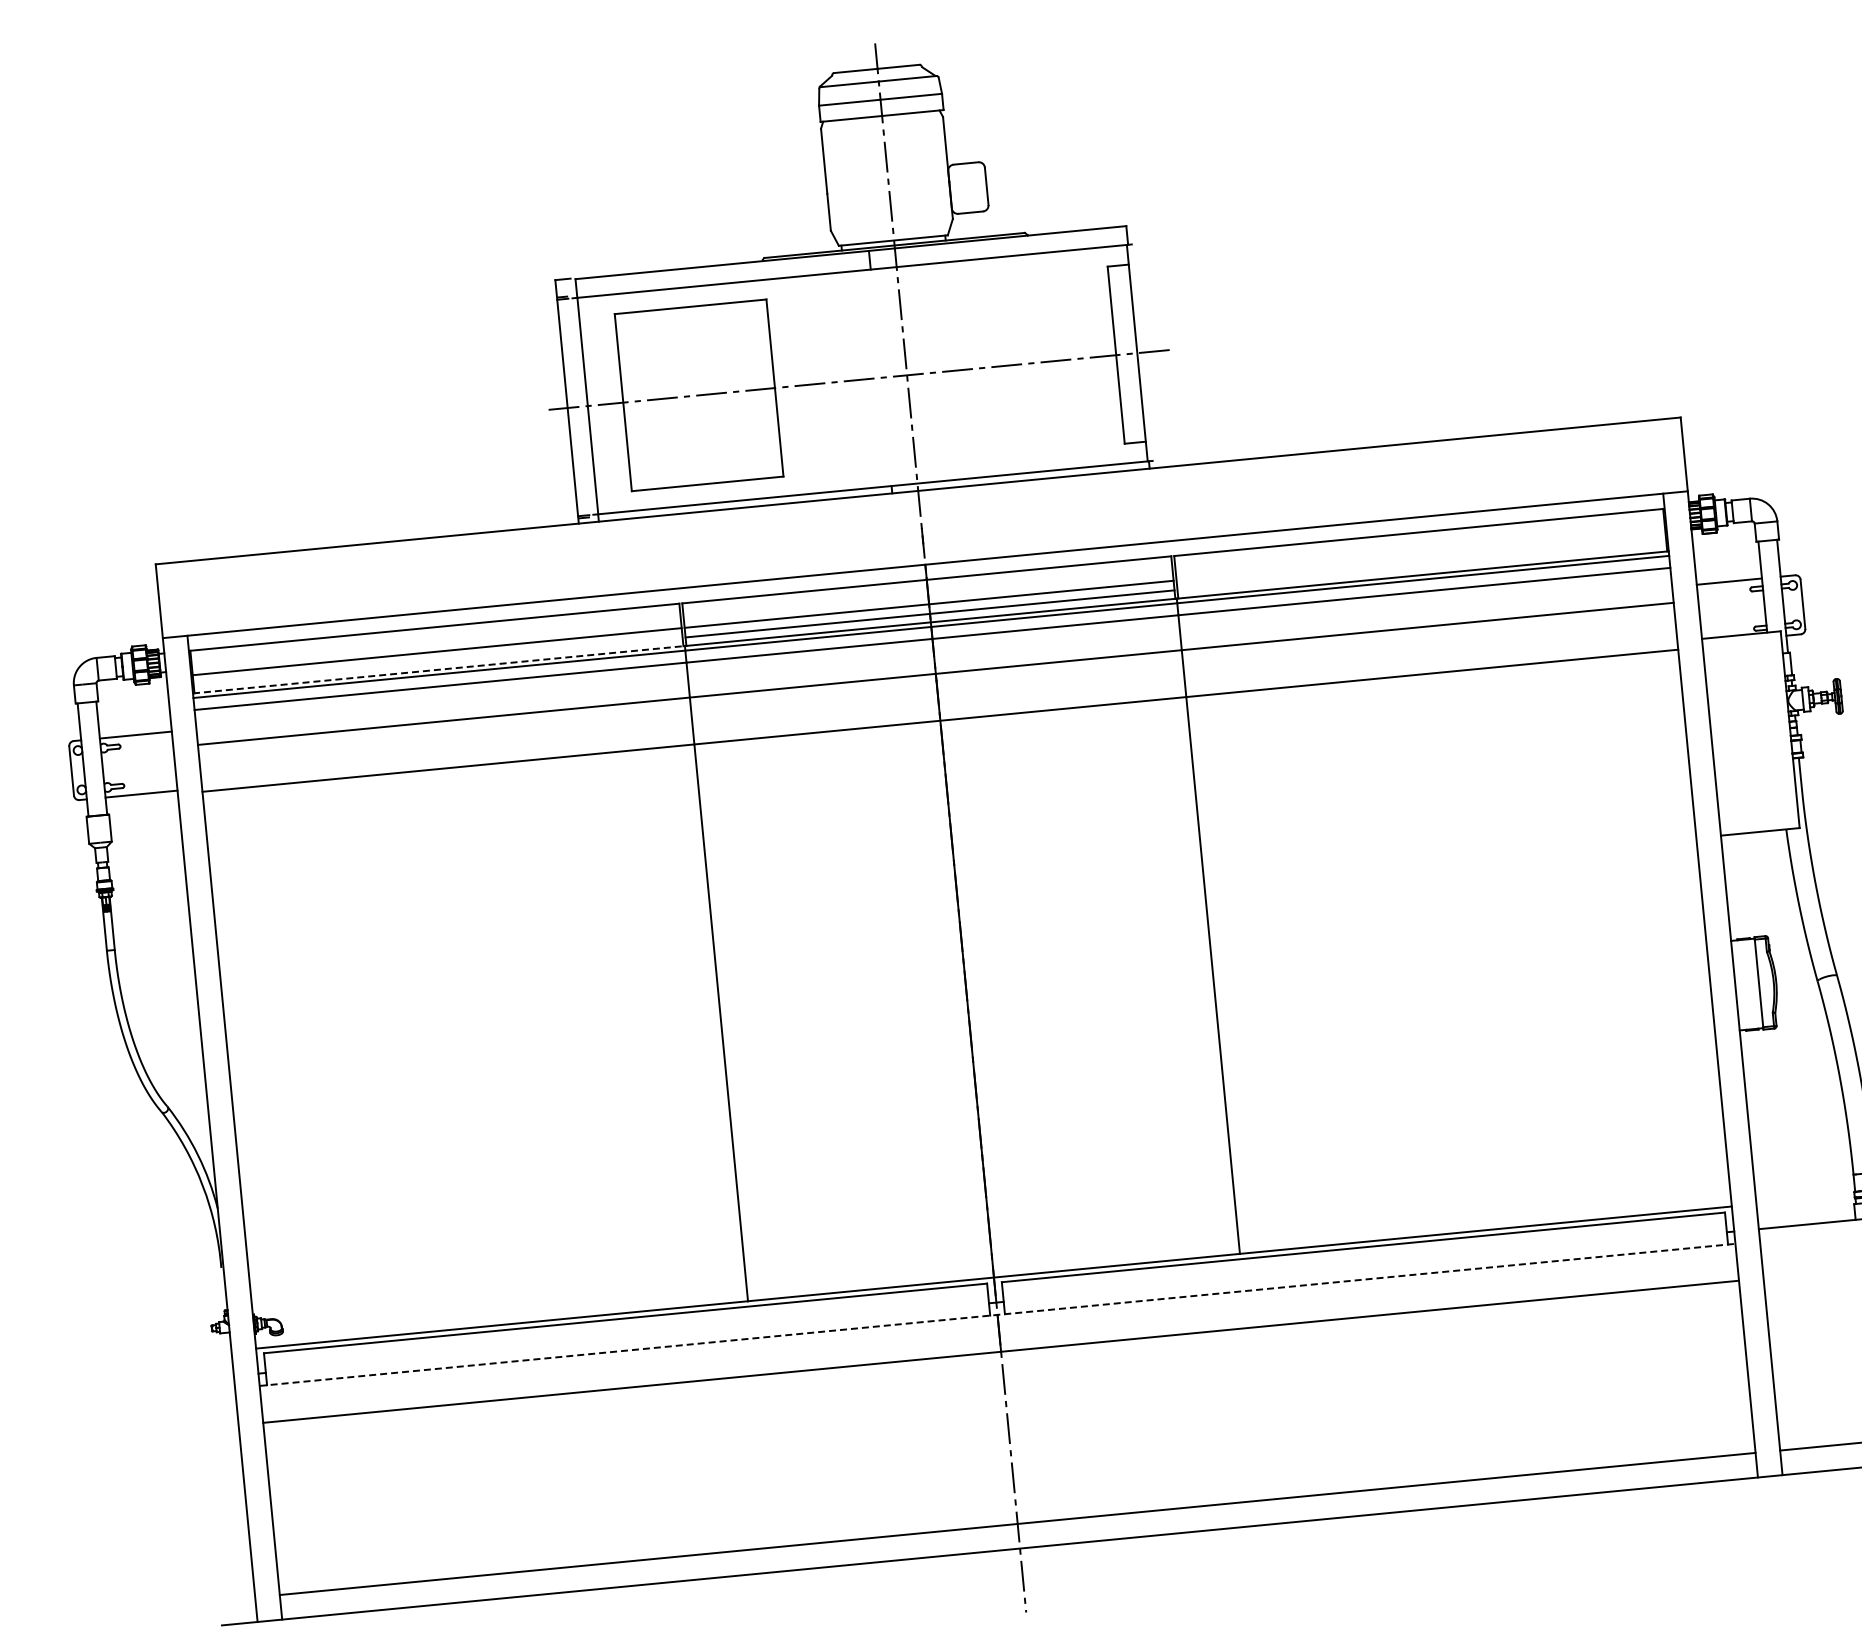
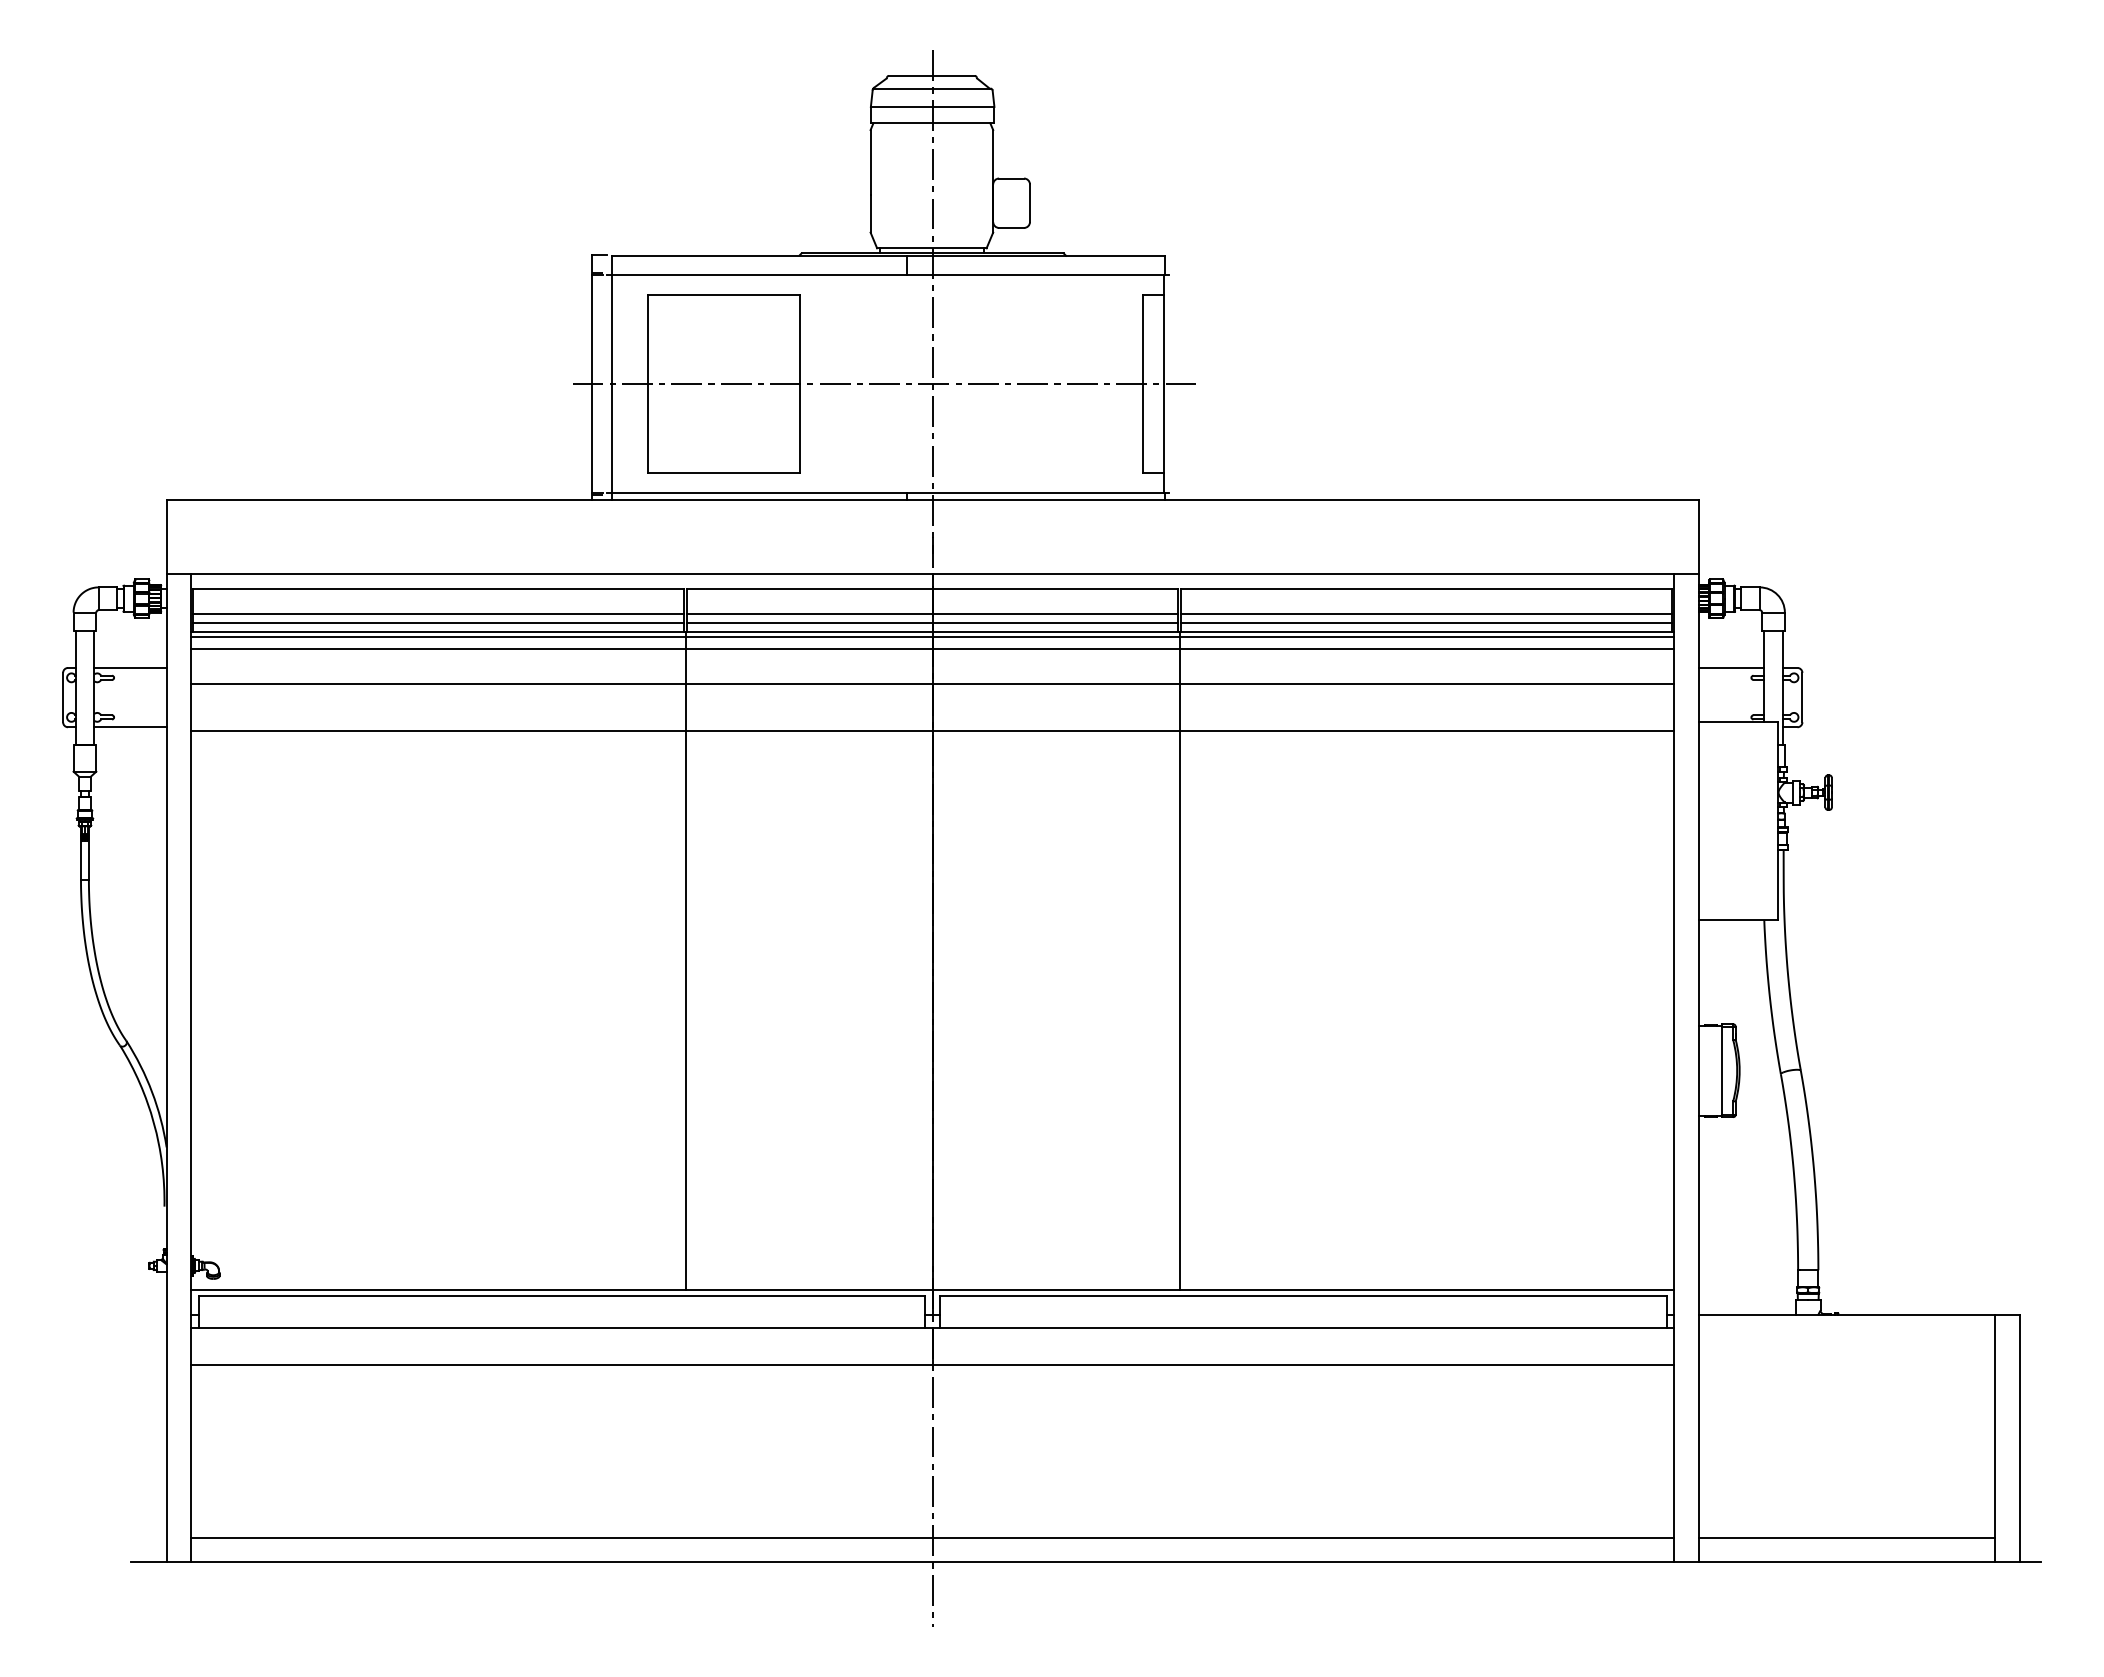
line: (1420, 556) -> (1426, 613), added
line: (1421, 566) -> (1426, 623), added
line: (438, 661) -> (438, 623), added
line: (438, 669) -> (438, 631), dashed -> solid
line: (998, 1314) -> (933, 1327), dashed -> solid

